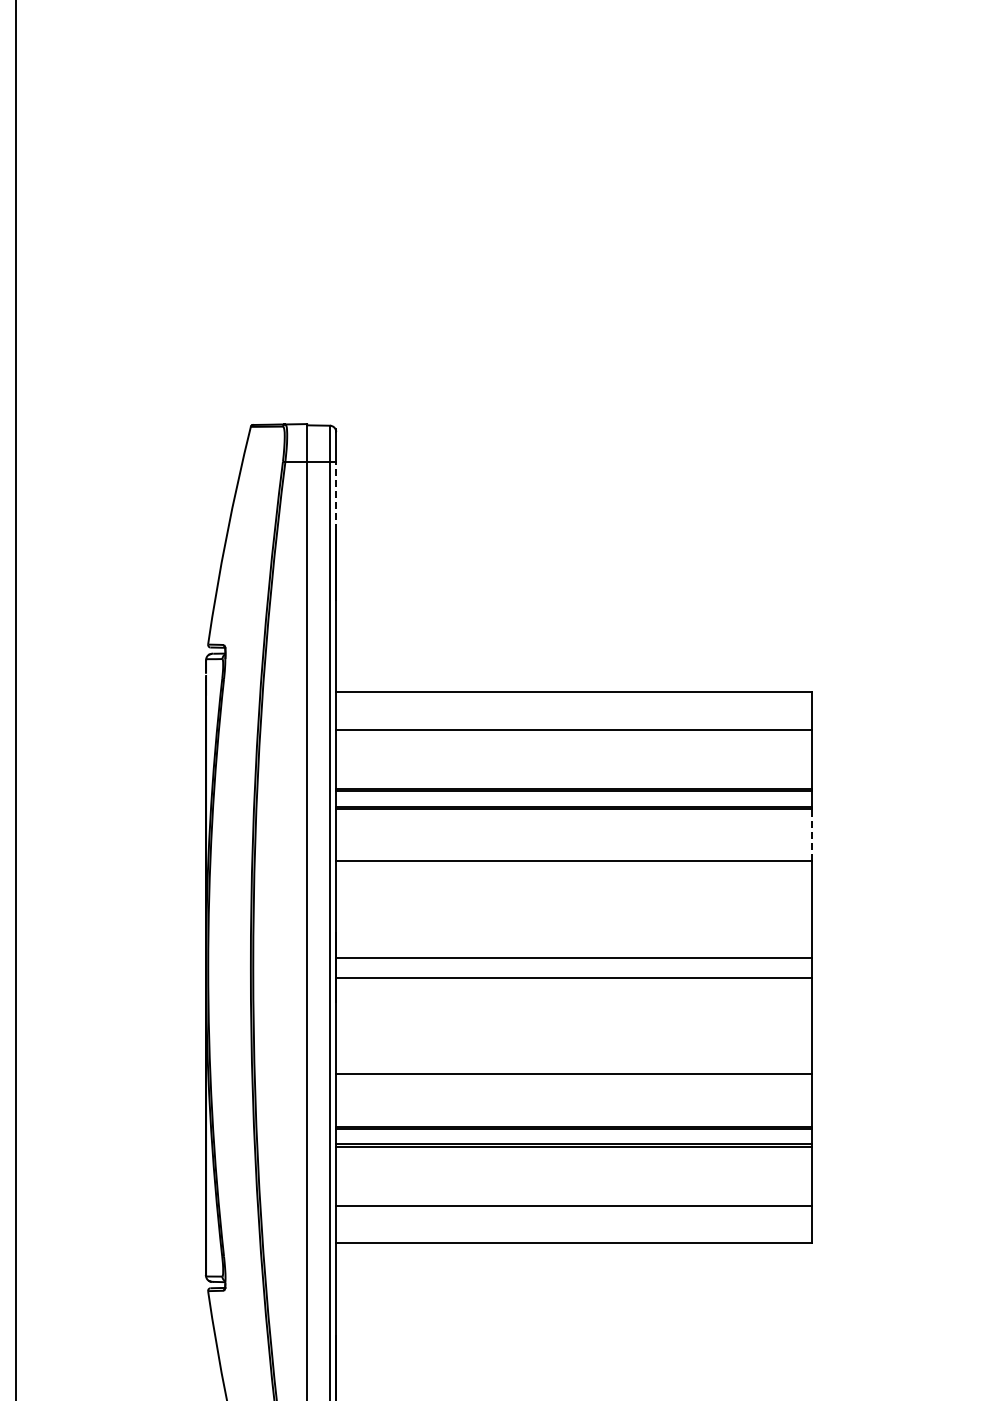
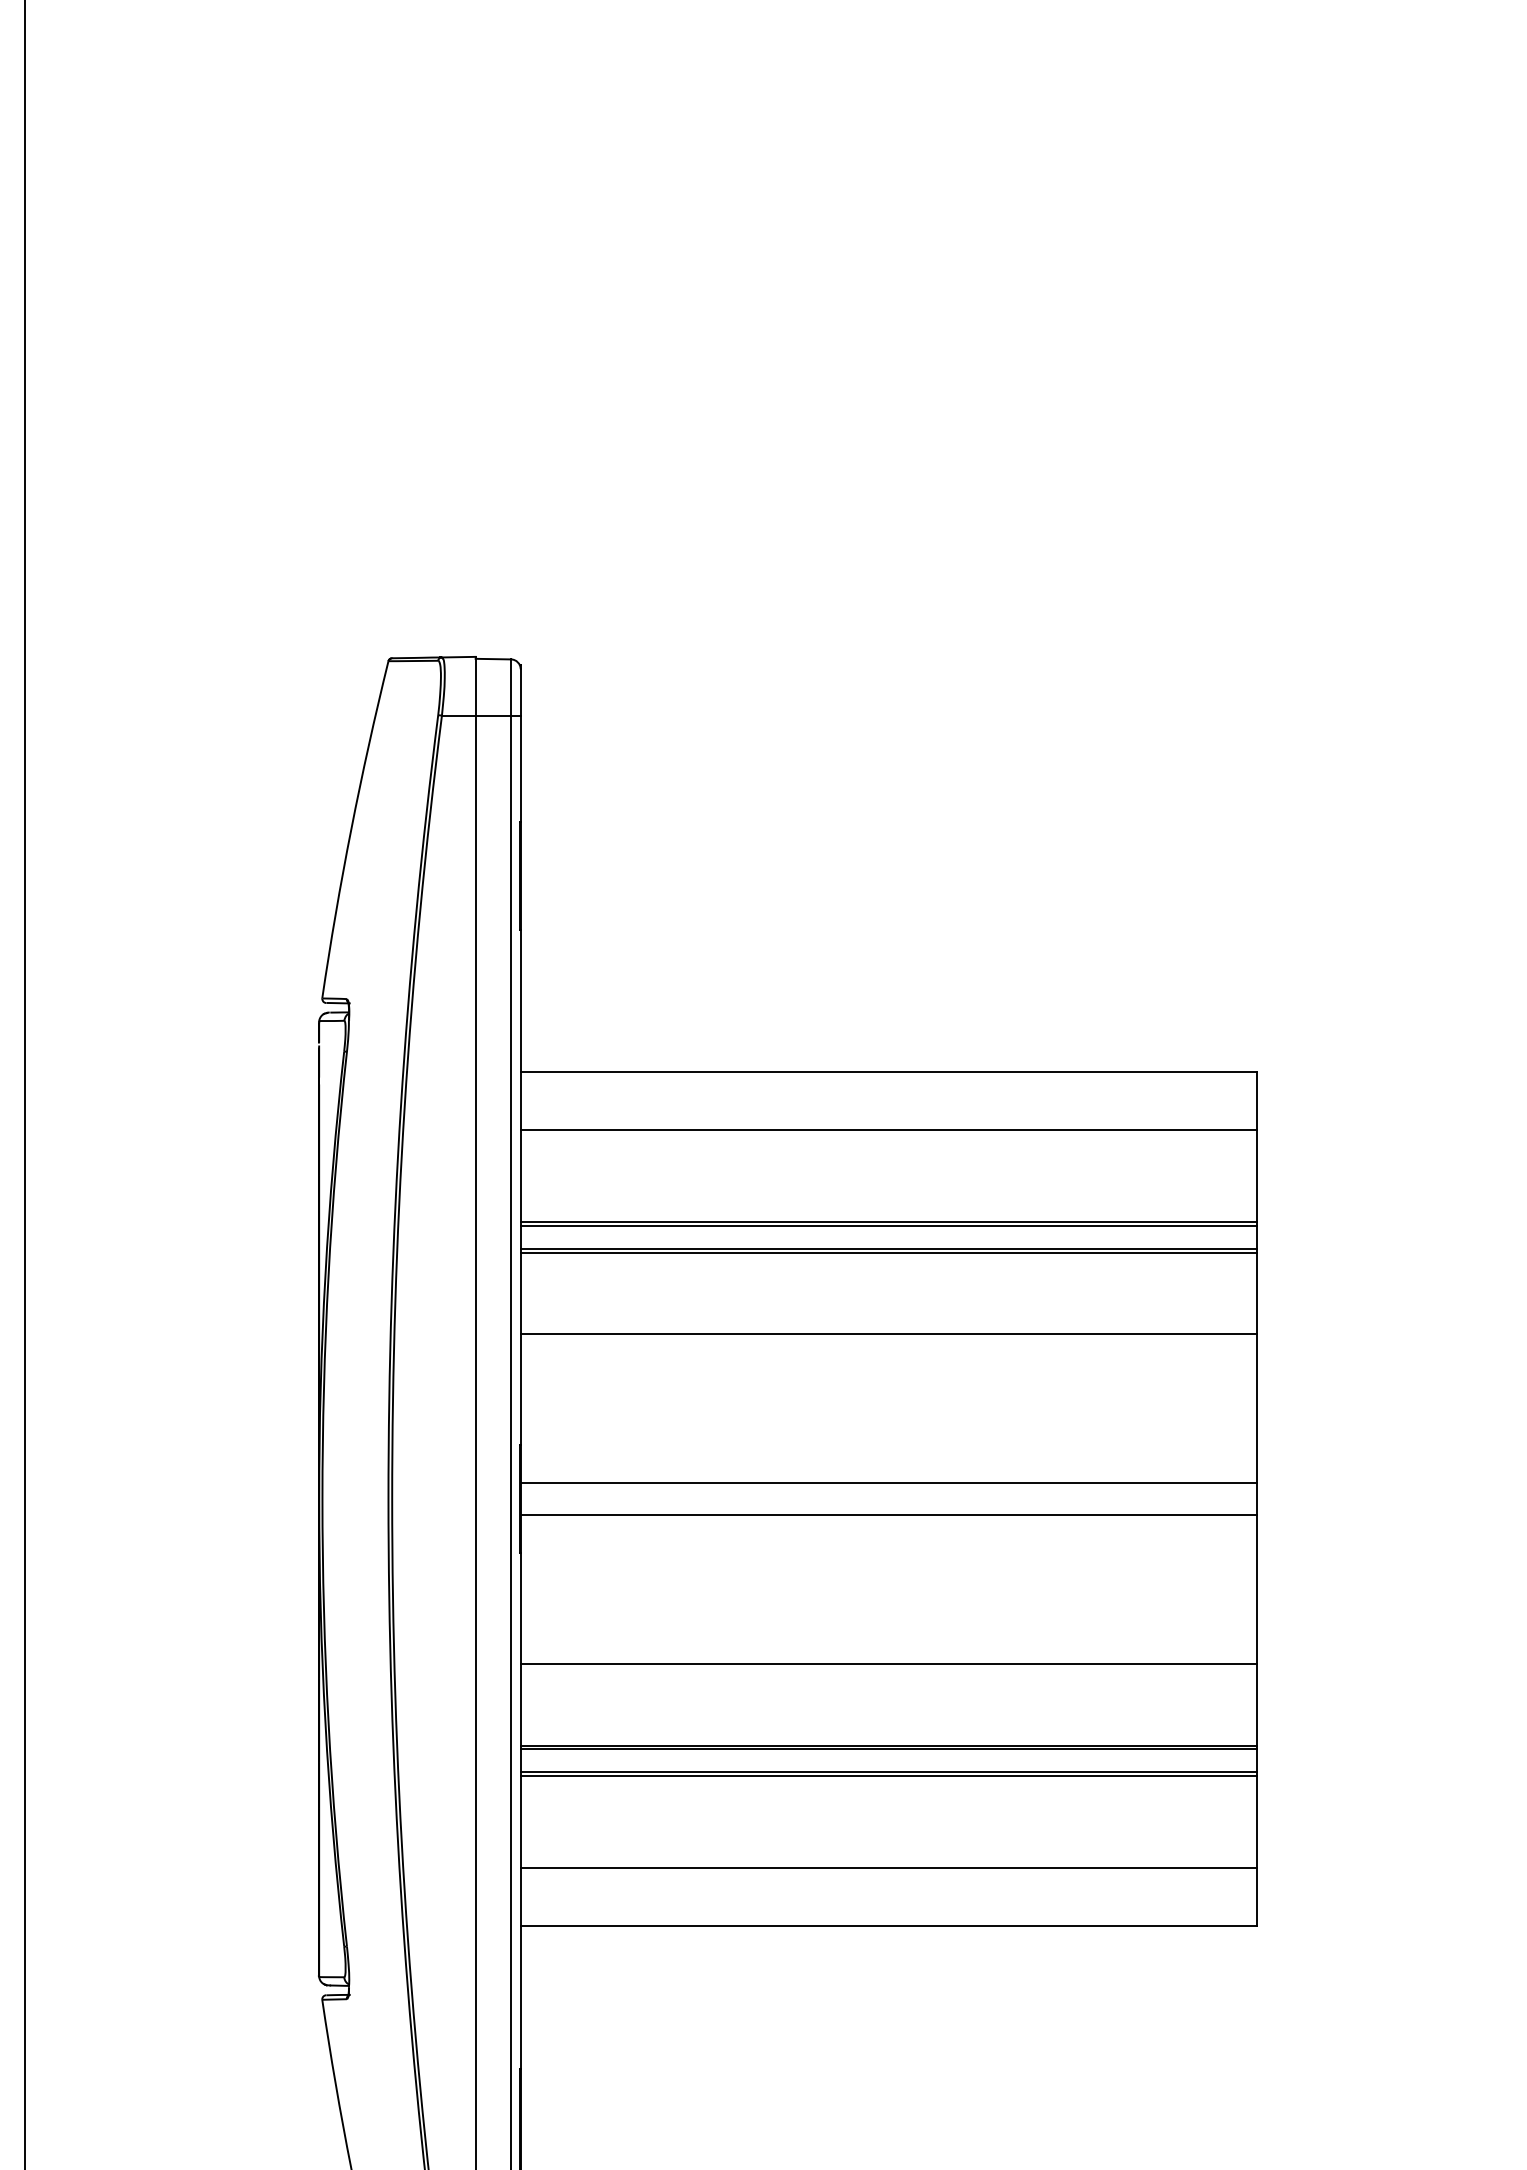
line: (336, 495) -> (521, 767), dashed -> solid
line: (811, 834) -> (1256, 1292), dashed -> solid

